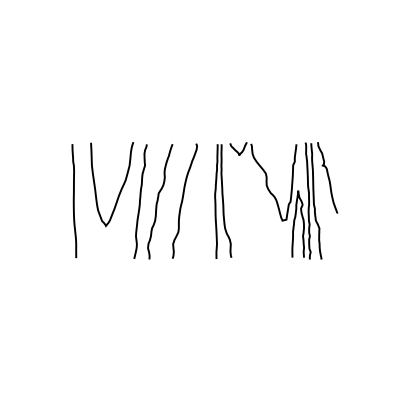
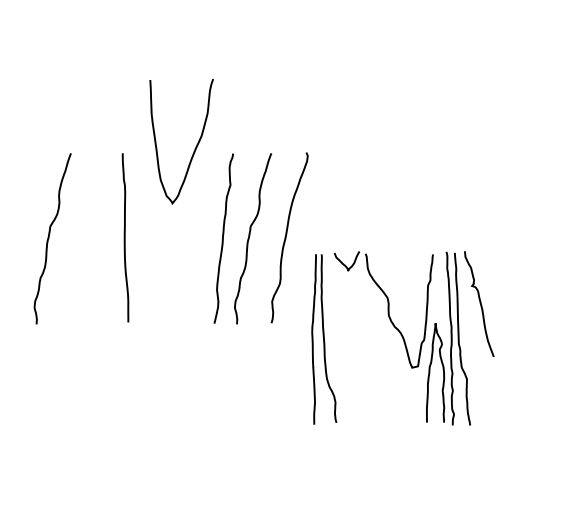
curve: (121, 186) -> (195, 144), moved
part: (276, 200) -> (403, 337), moved
curve: (23, 201) -> (50, 238), added

